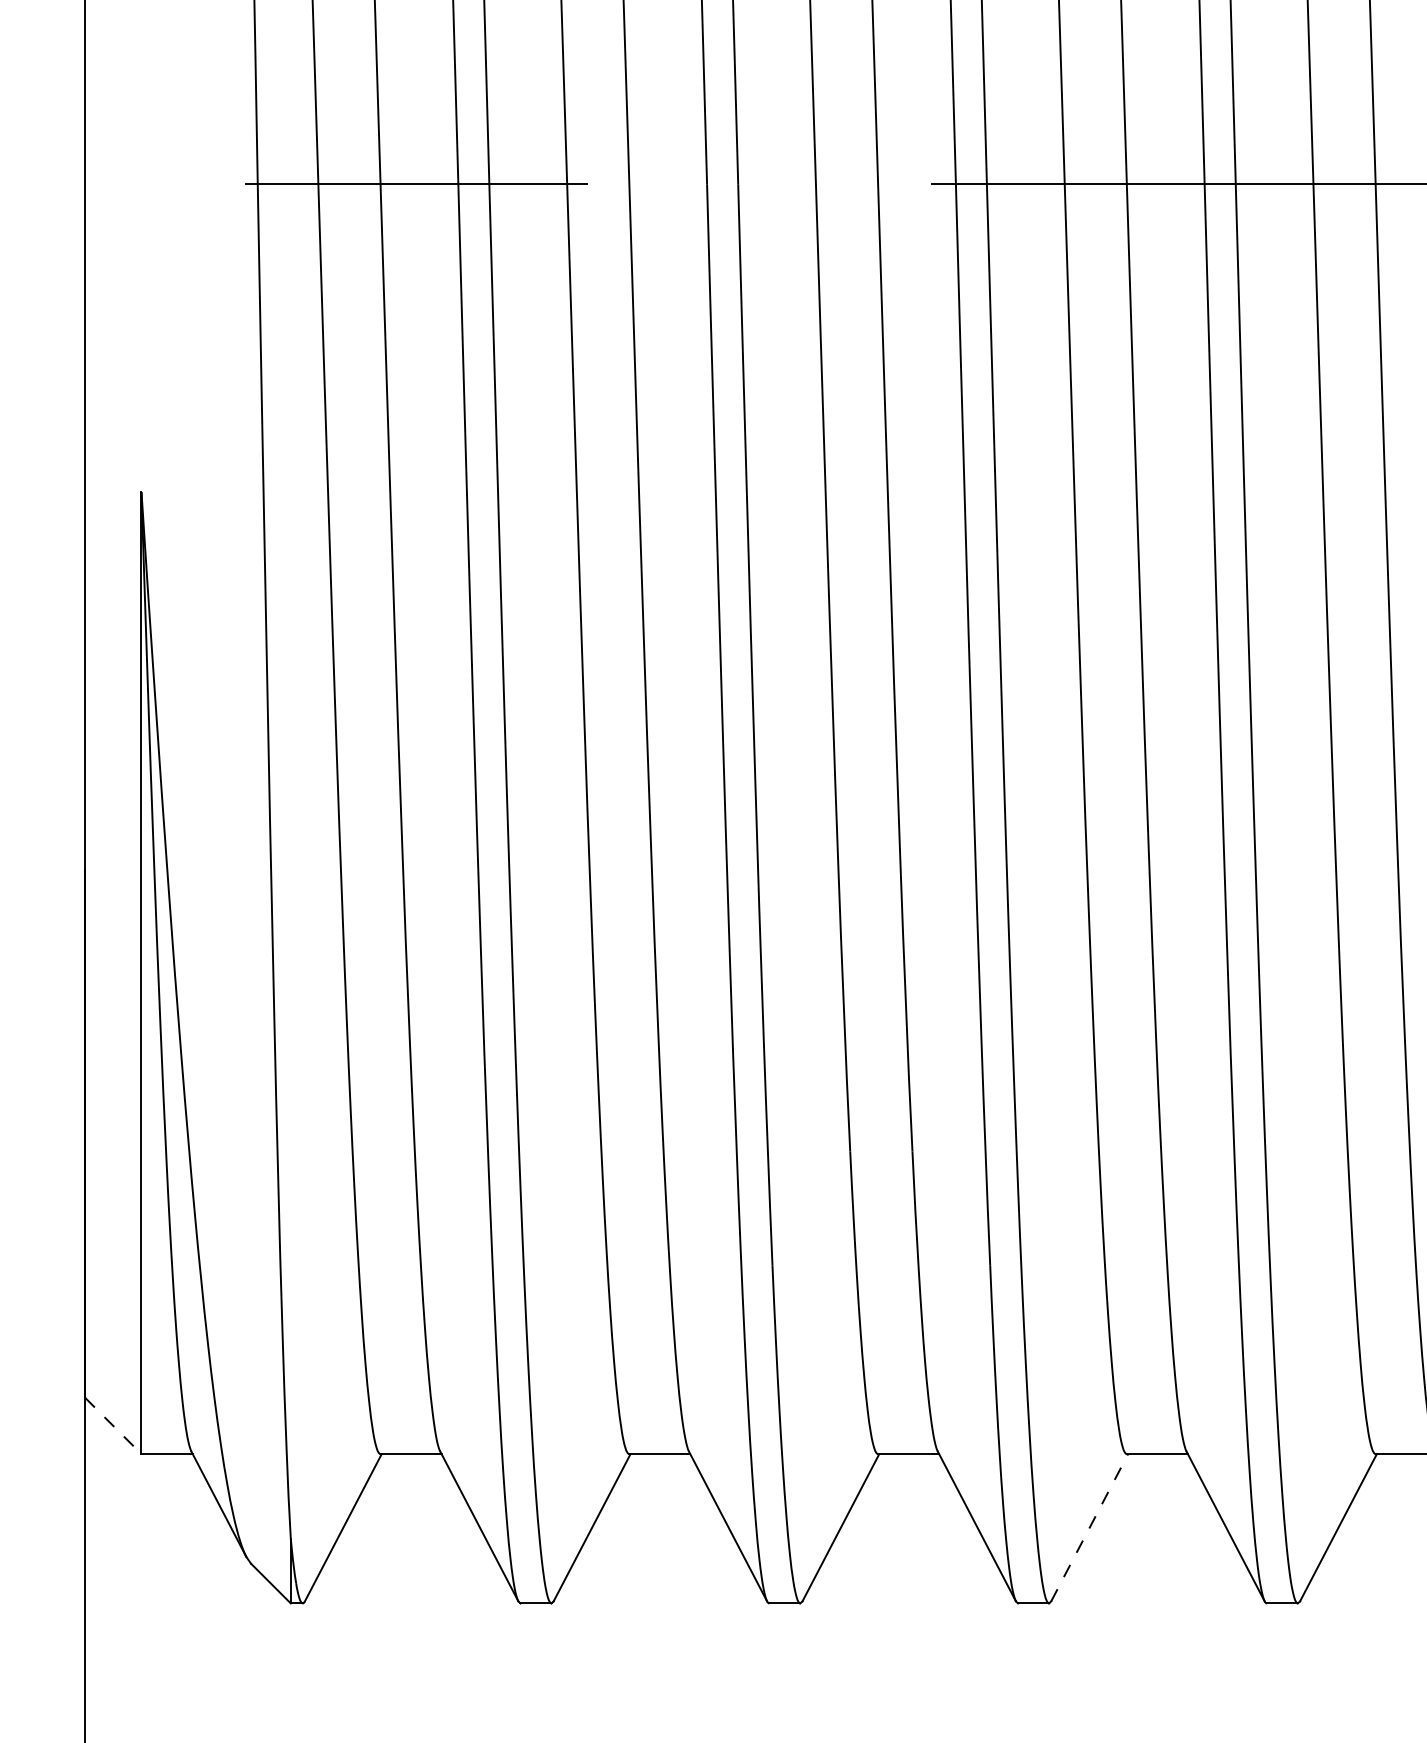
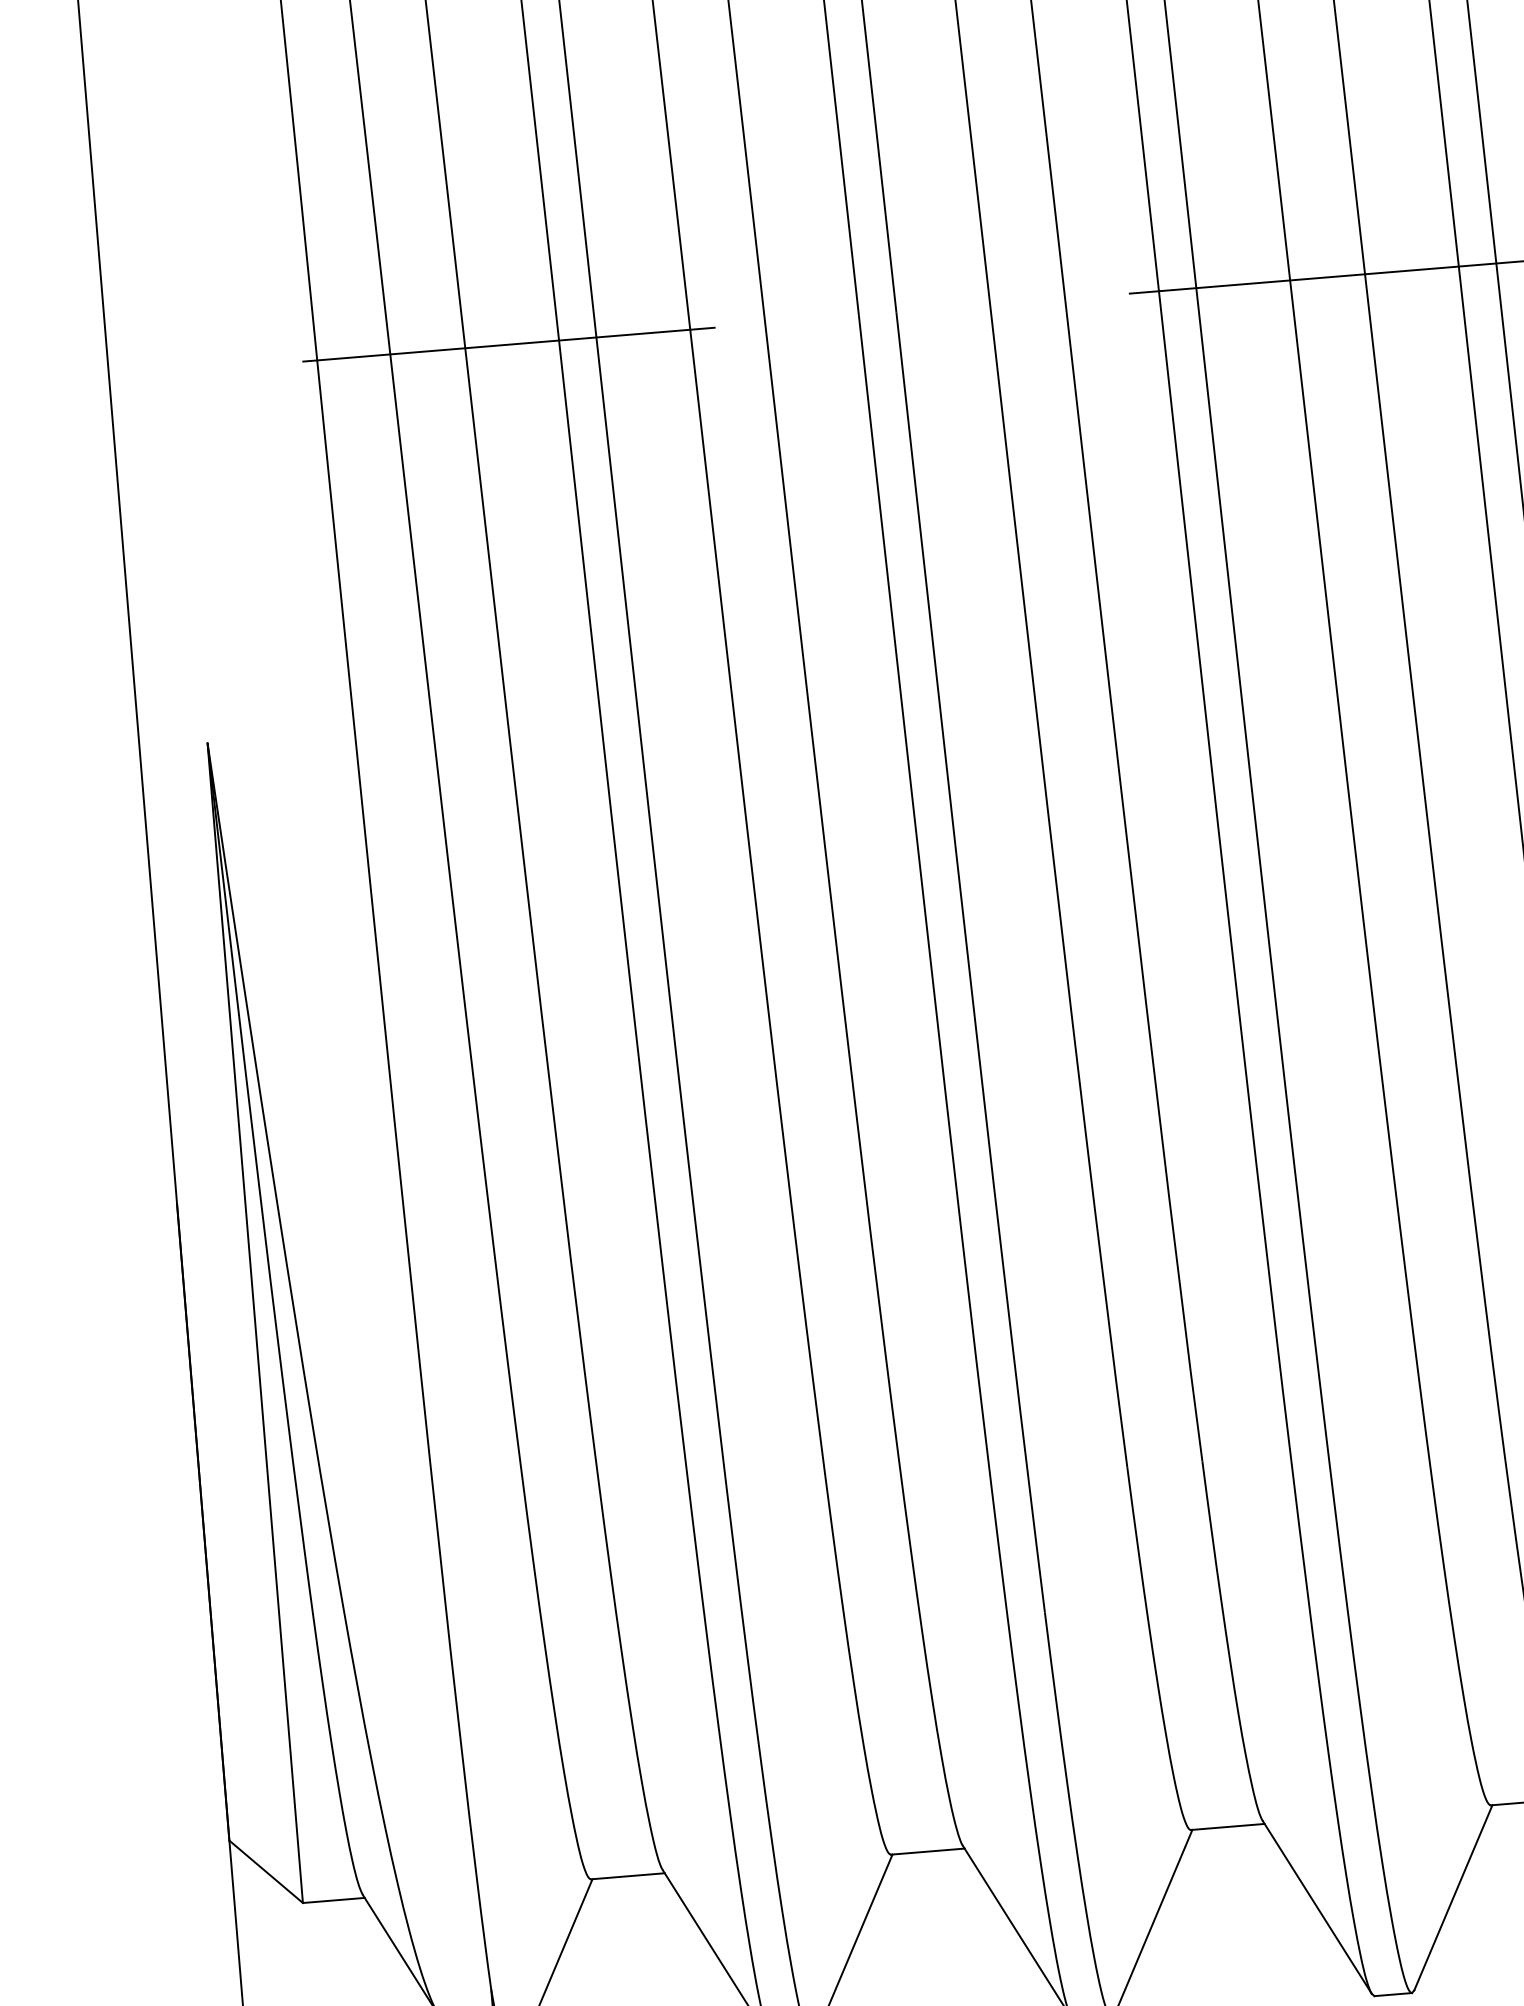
line: (113, 1425) -> (266, 1871), dashed -> solid
line: (1089, 1527) -> (1453, 1897), dashed -> solid

